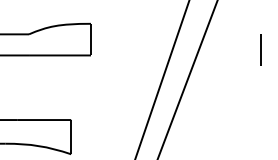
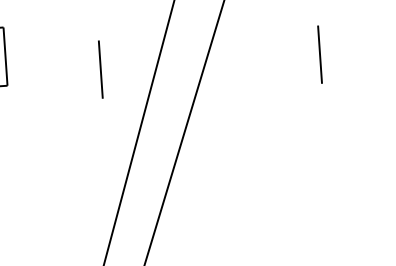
line: (141, 49) -> (99, 68), added

